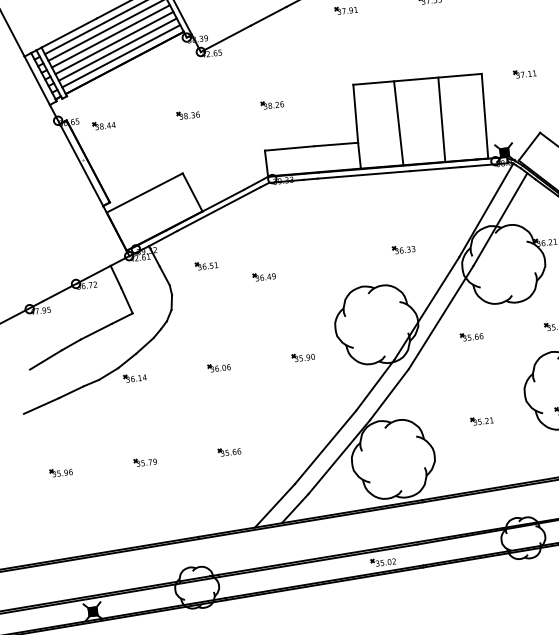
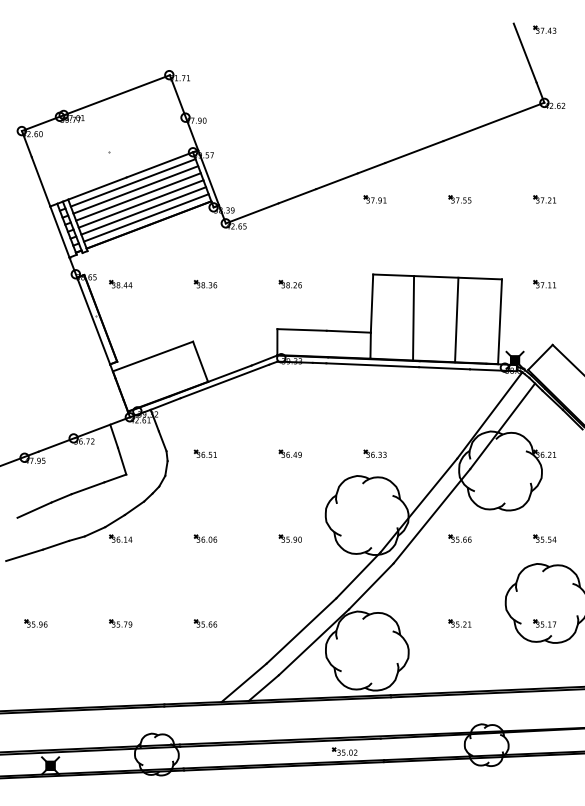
part: (403, 248) -> (374, 453), moved
part: (205, 265) -> (204, 453), moved
part: (263, 276) -> (289, 453), moved

